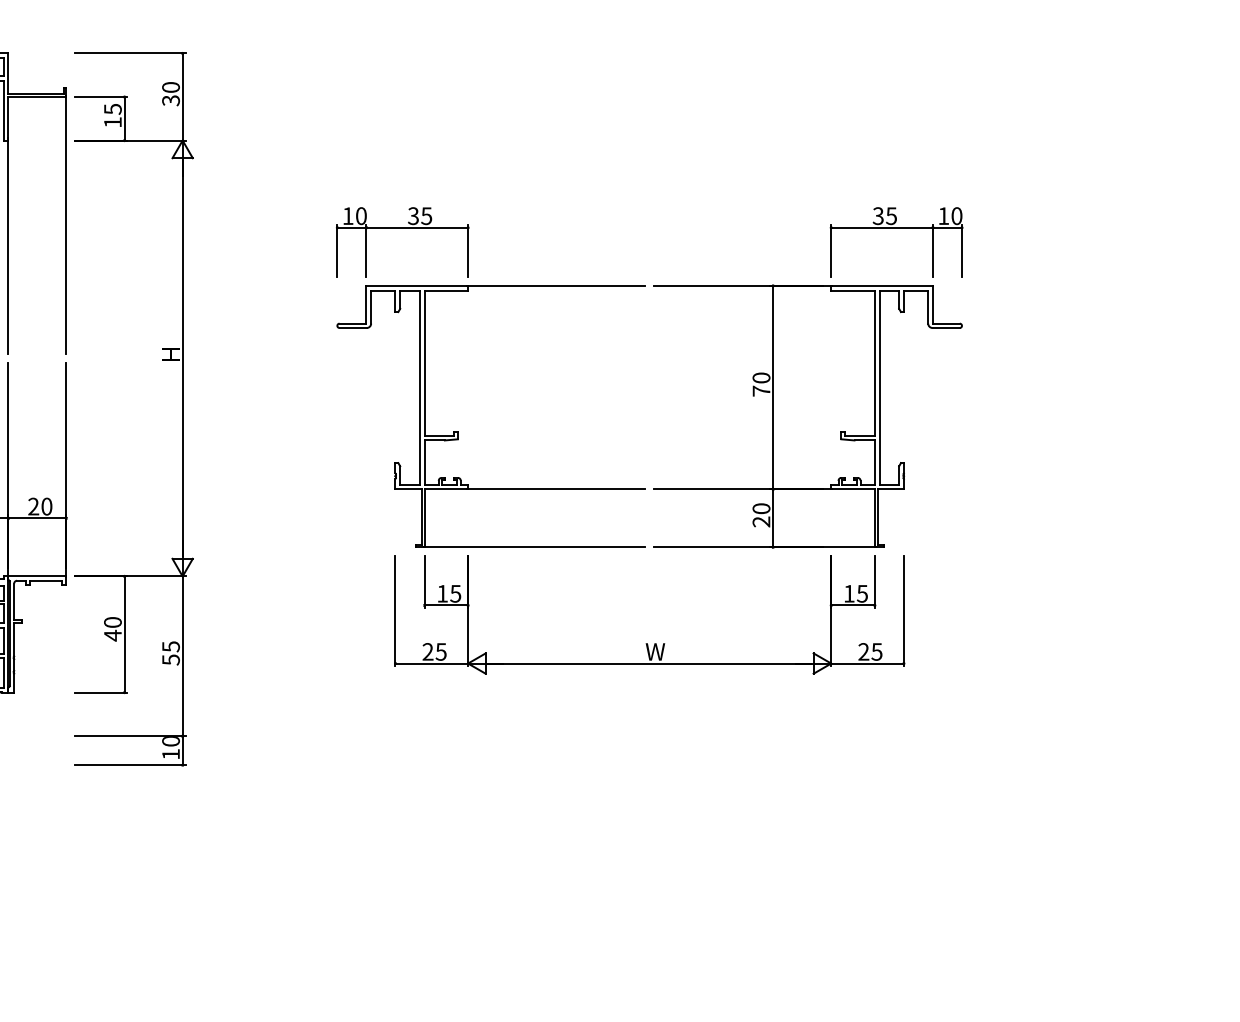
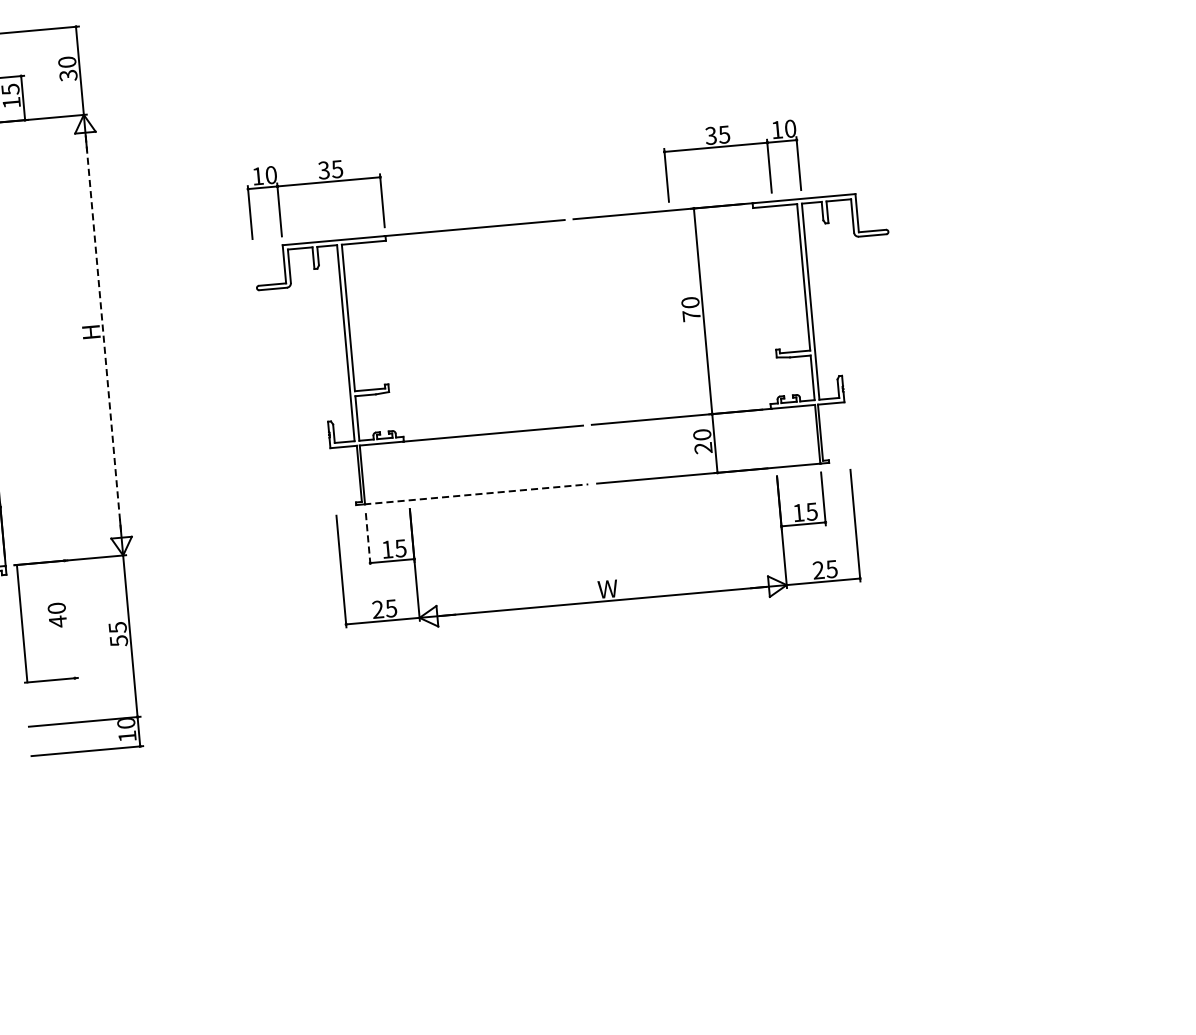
part: (896, 228) -> (730, 146), moved
line: (182, 358) -> (103, 335), solid -> dashed
line: (534, 547) -> (476, 494), solid -> dashed
line: (424, 582) -> (368, 539), solid -> dashed
line: (124, 634) -> (22, 623), moved

